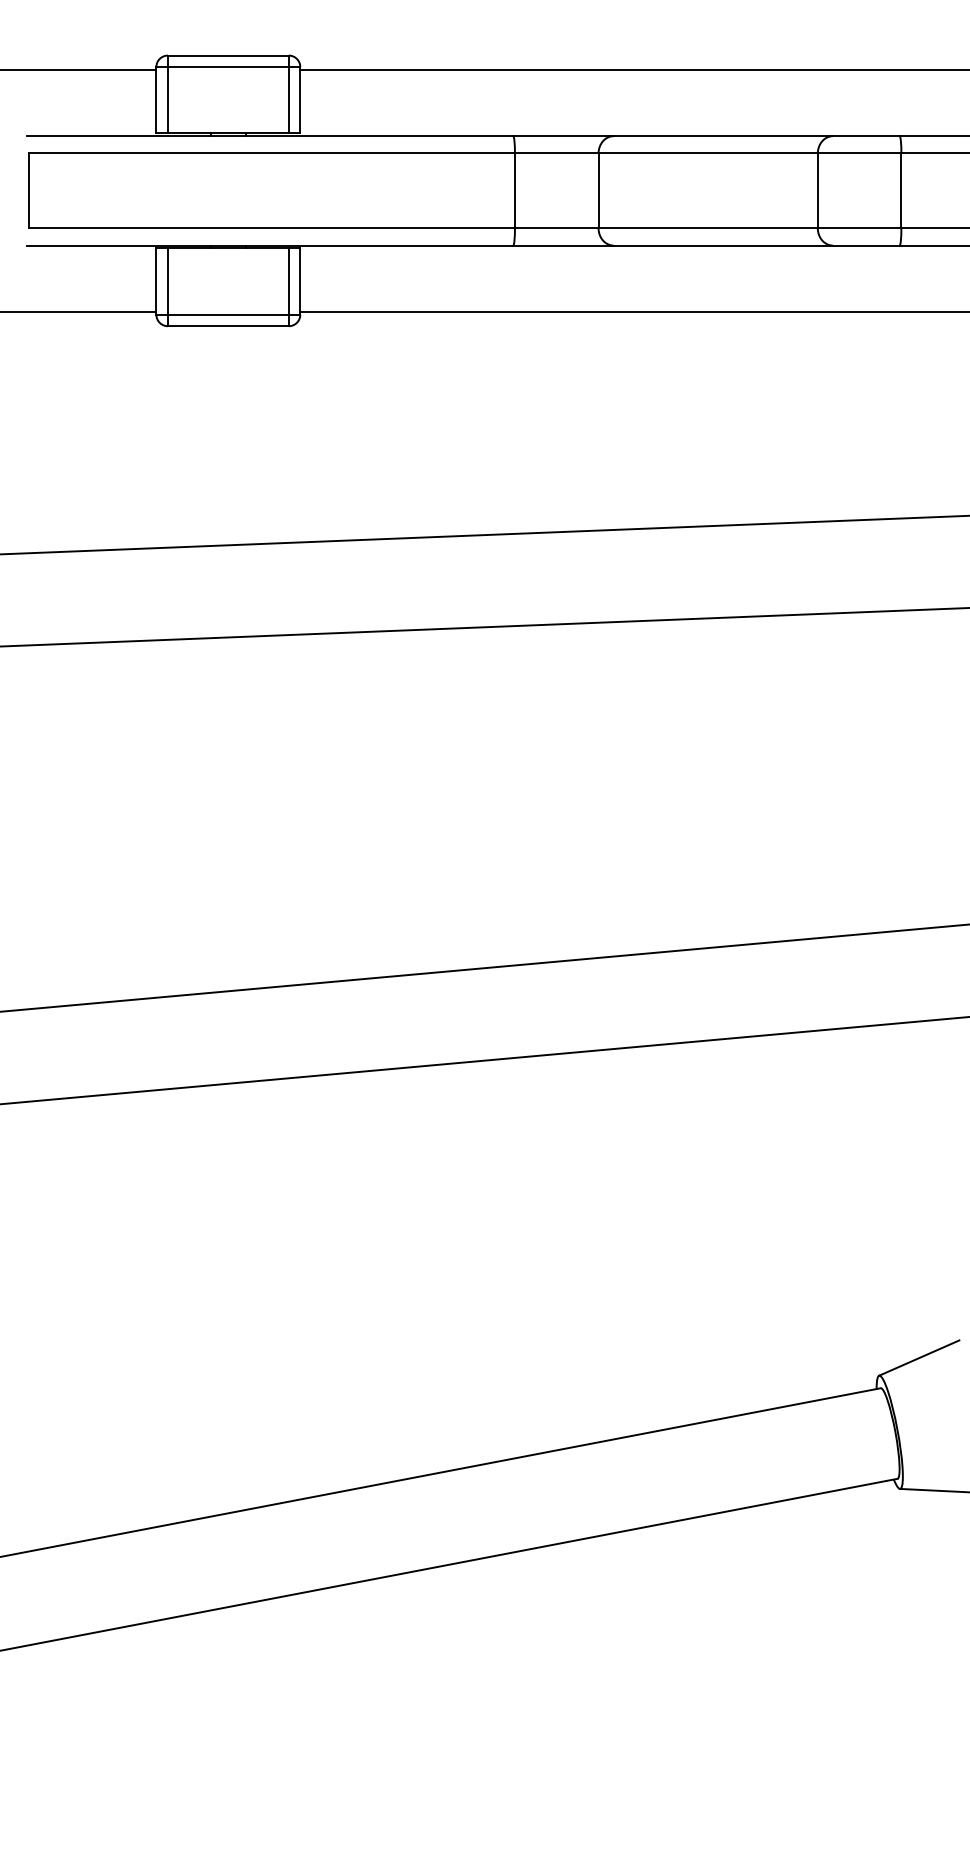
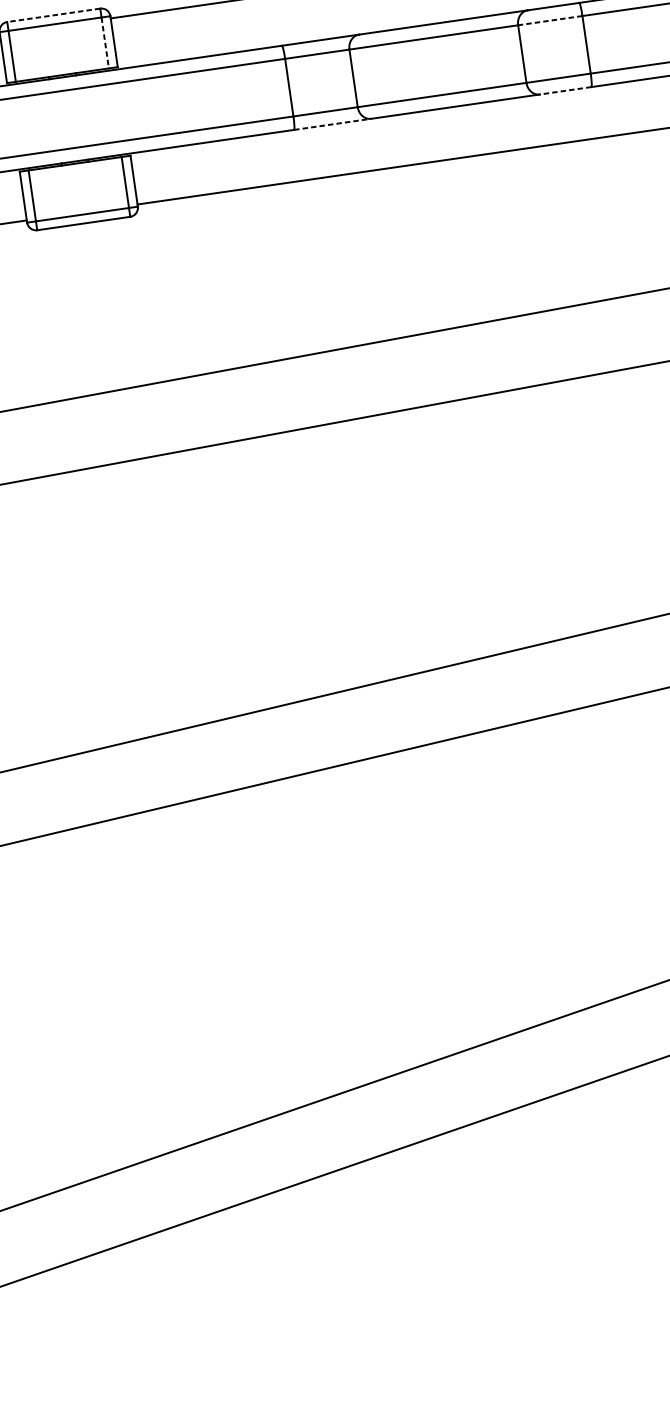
line: (227, 55) -> (53, 15), solid -> dashed
line: (288, 100) -> (105, 43), solid -> dashed
line: (859, 153) -> (550, 20), solid -> dashed
line: (564, 245) -> (333, 124), solid -> dashed
line: (865, 245) -> (565, 90), solid -> dashed

